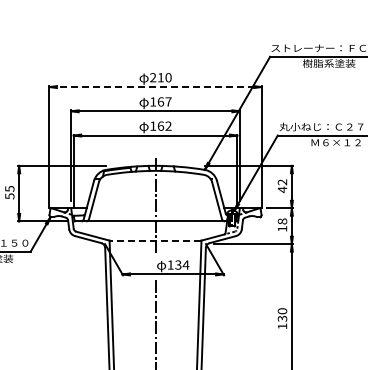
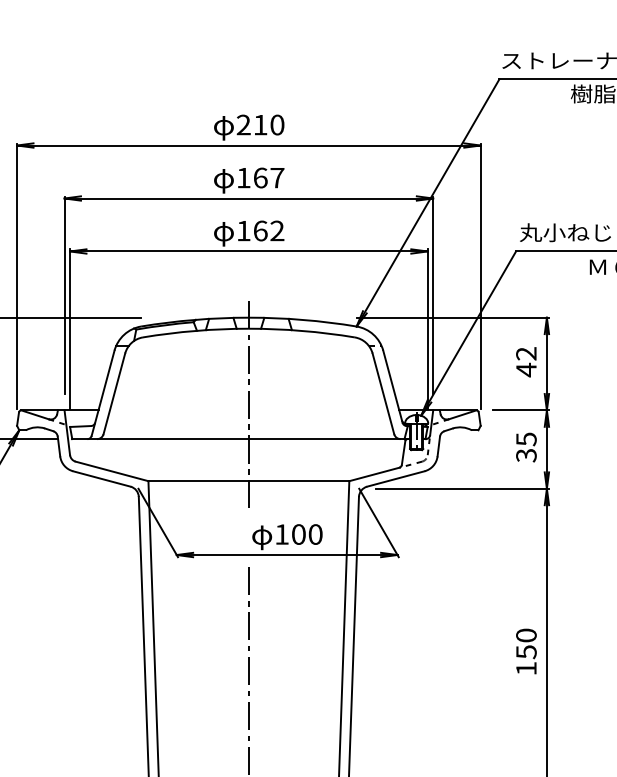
line: (156, 87) -> (250, 146), dashed -> solid
text: (282, 224) -> (526, 445), 18 -> 35
line: (155, 240) -> (248, 480), dashed -> solid
text: (182, 264) -> (307, 533), 134 -> 100
text: (281, 318) -> (524, 651), 130 -> 150

